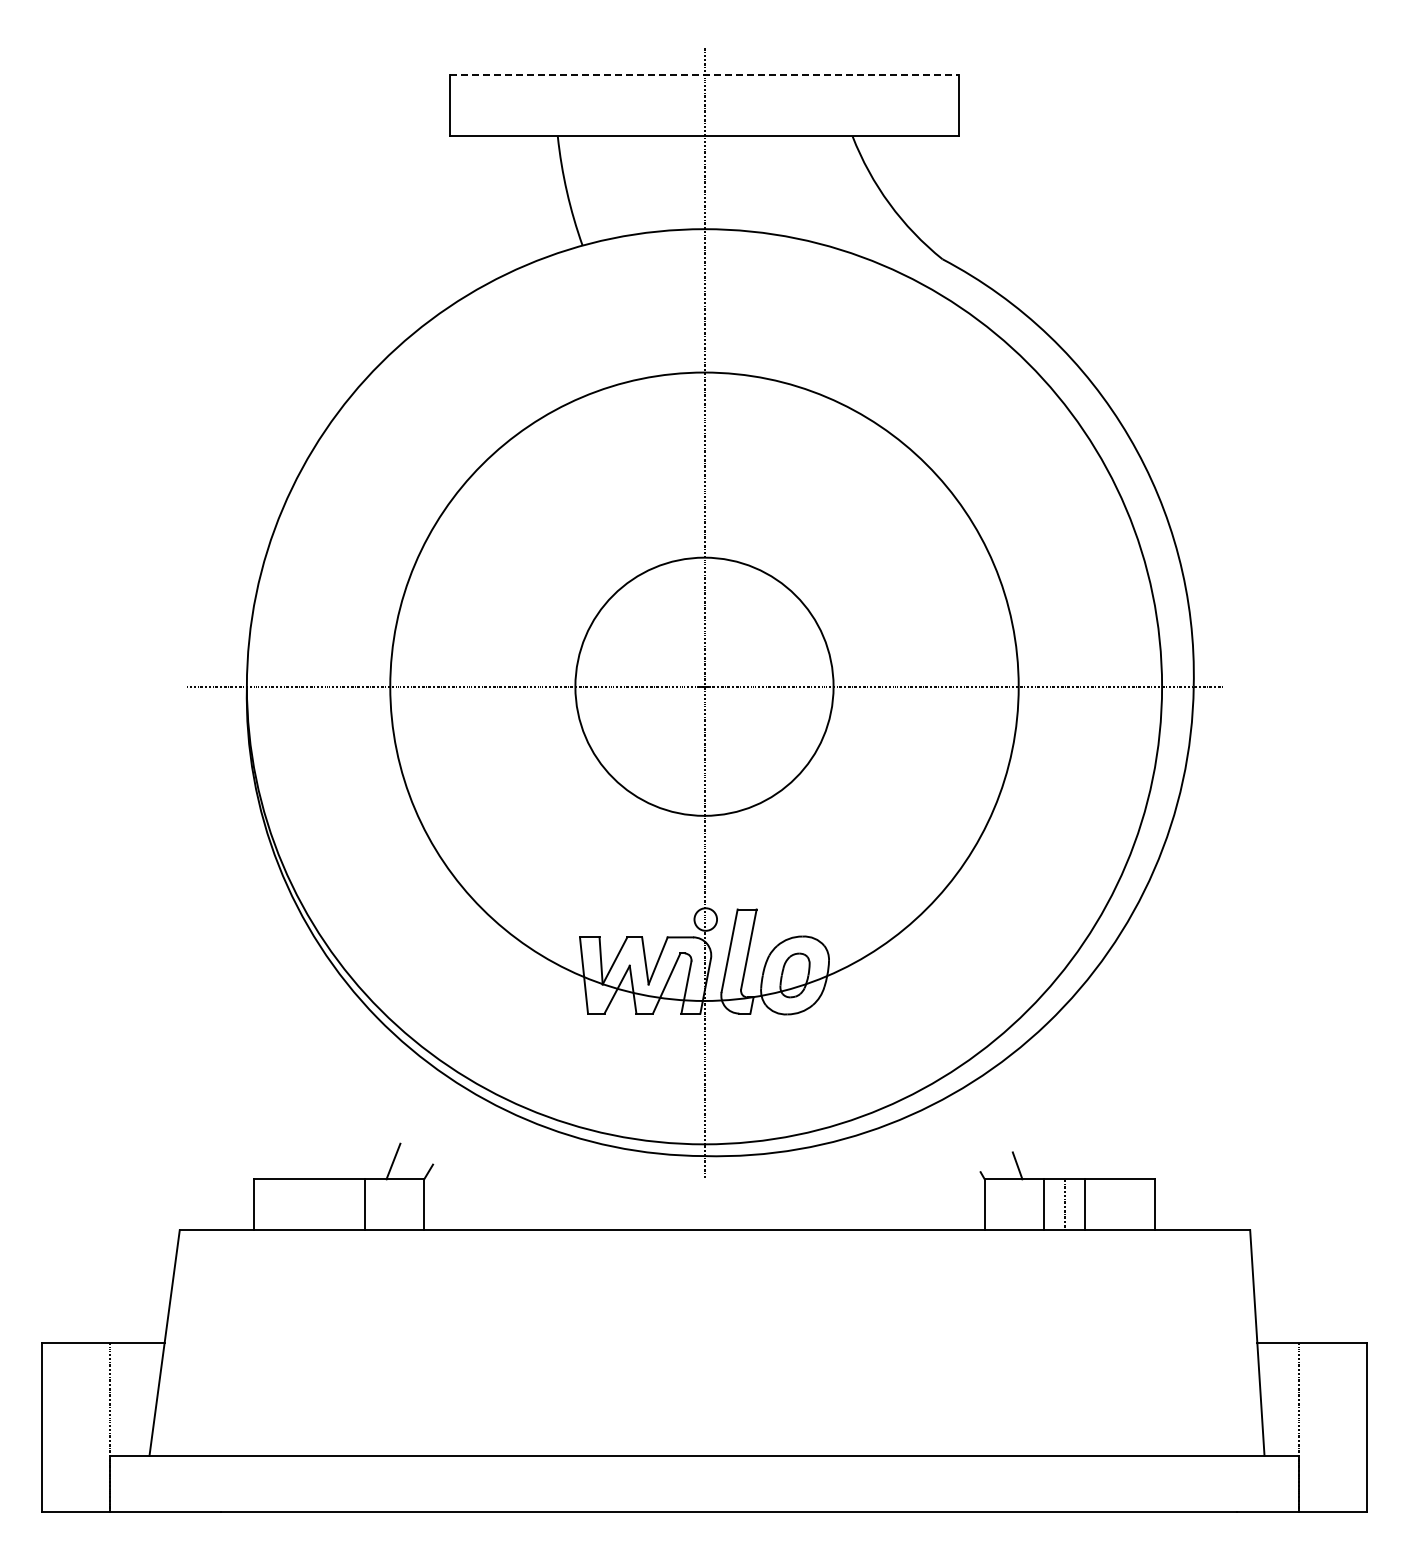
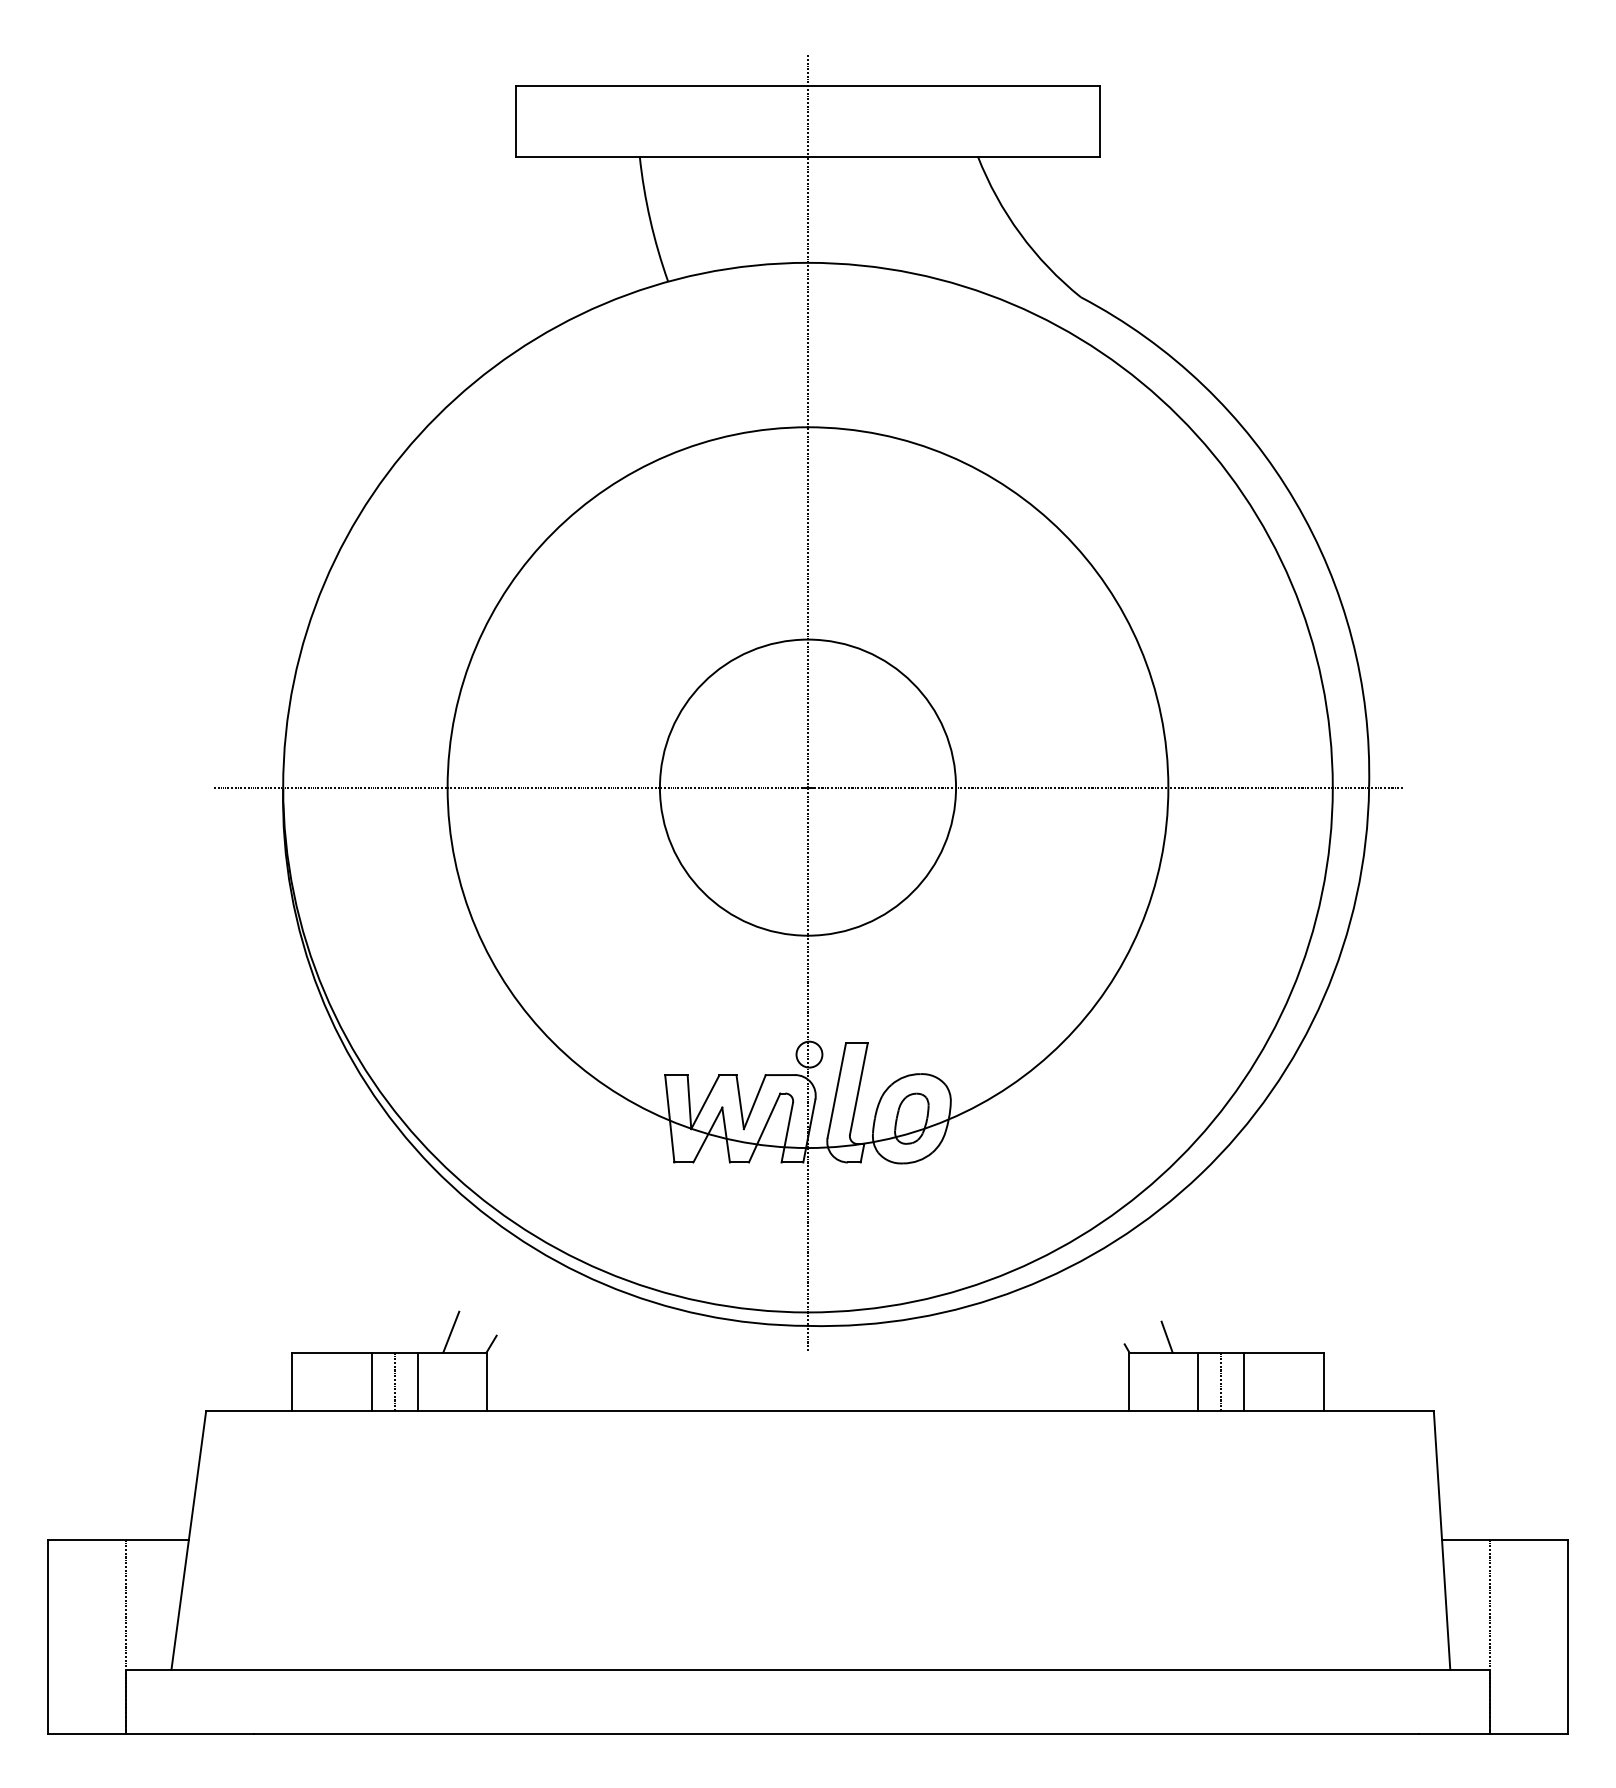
line: (704, 75) -> (808, 86), dashed -> solid
line: (324, 1204) -> (372, 1381), added
line: (344, 1204) -> (395, 1381), added

